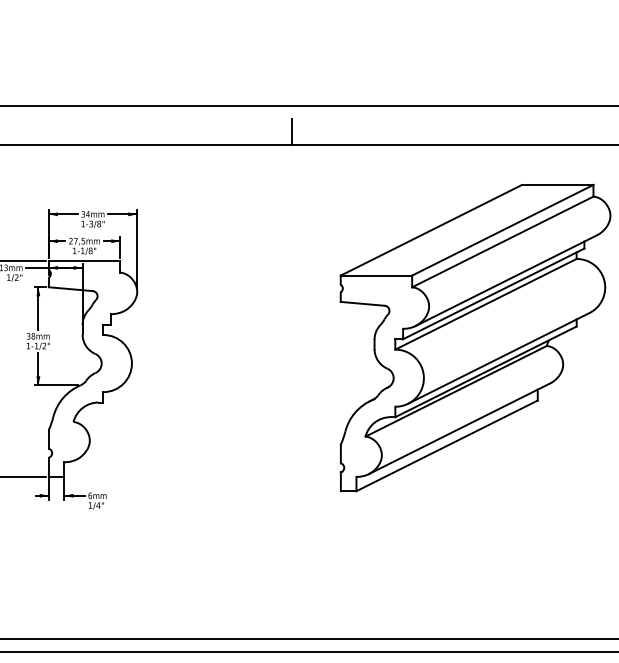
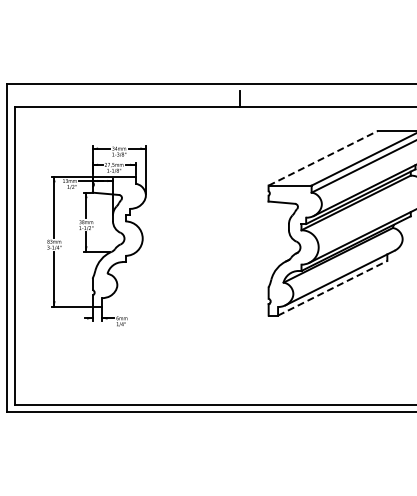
line: (431, 230) -> (323, 158), solid -> dashed
line: (448, 446) -> (333, 288), solid -> dashed

